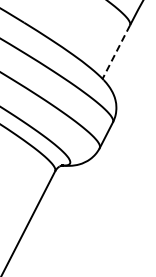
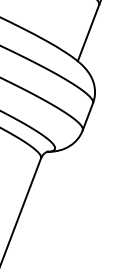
line: (116, 52) -> (88, 33), dashed -> solid

